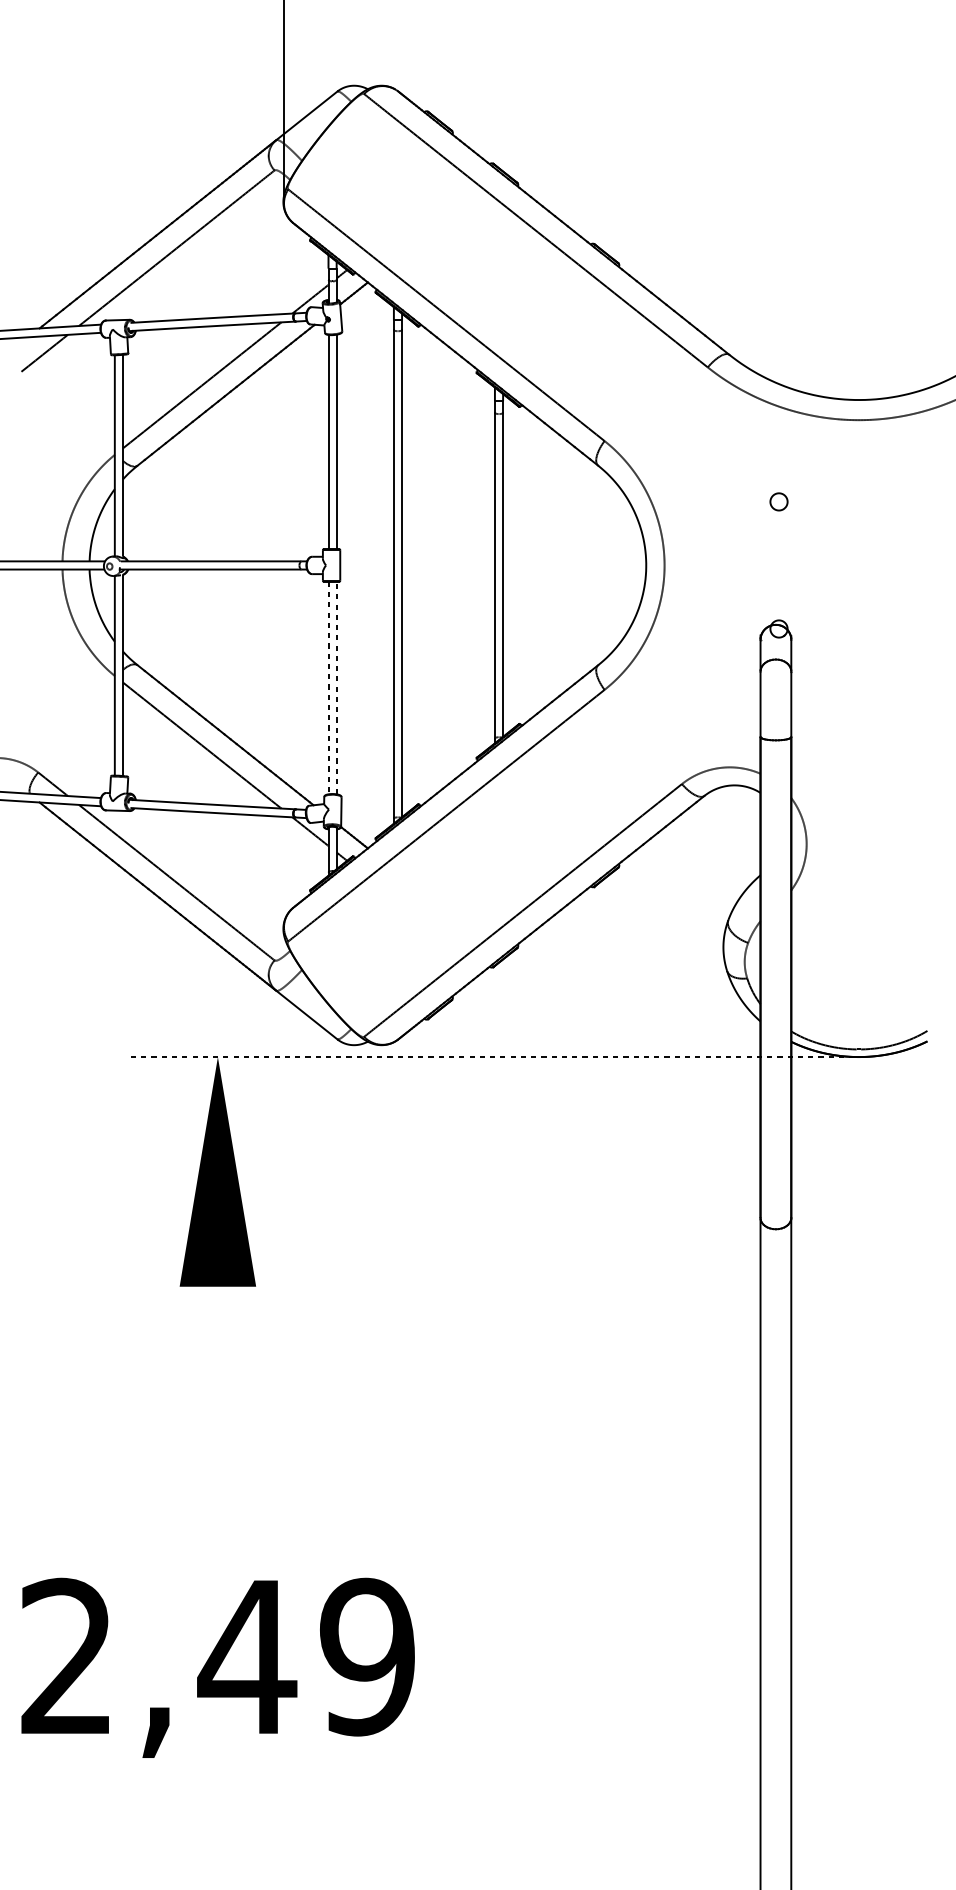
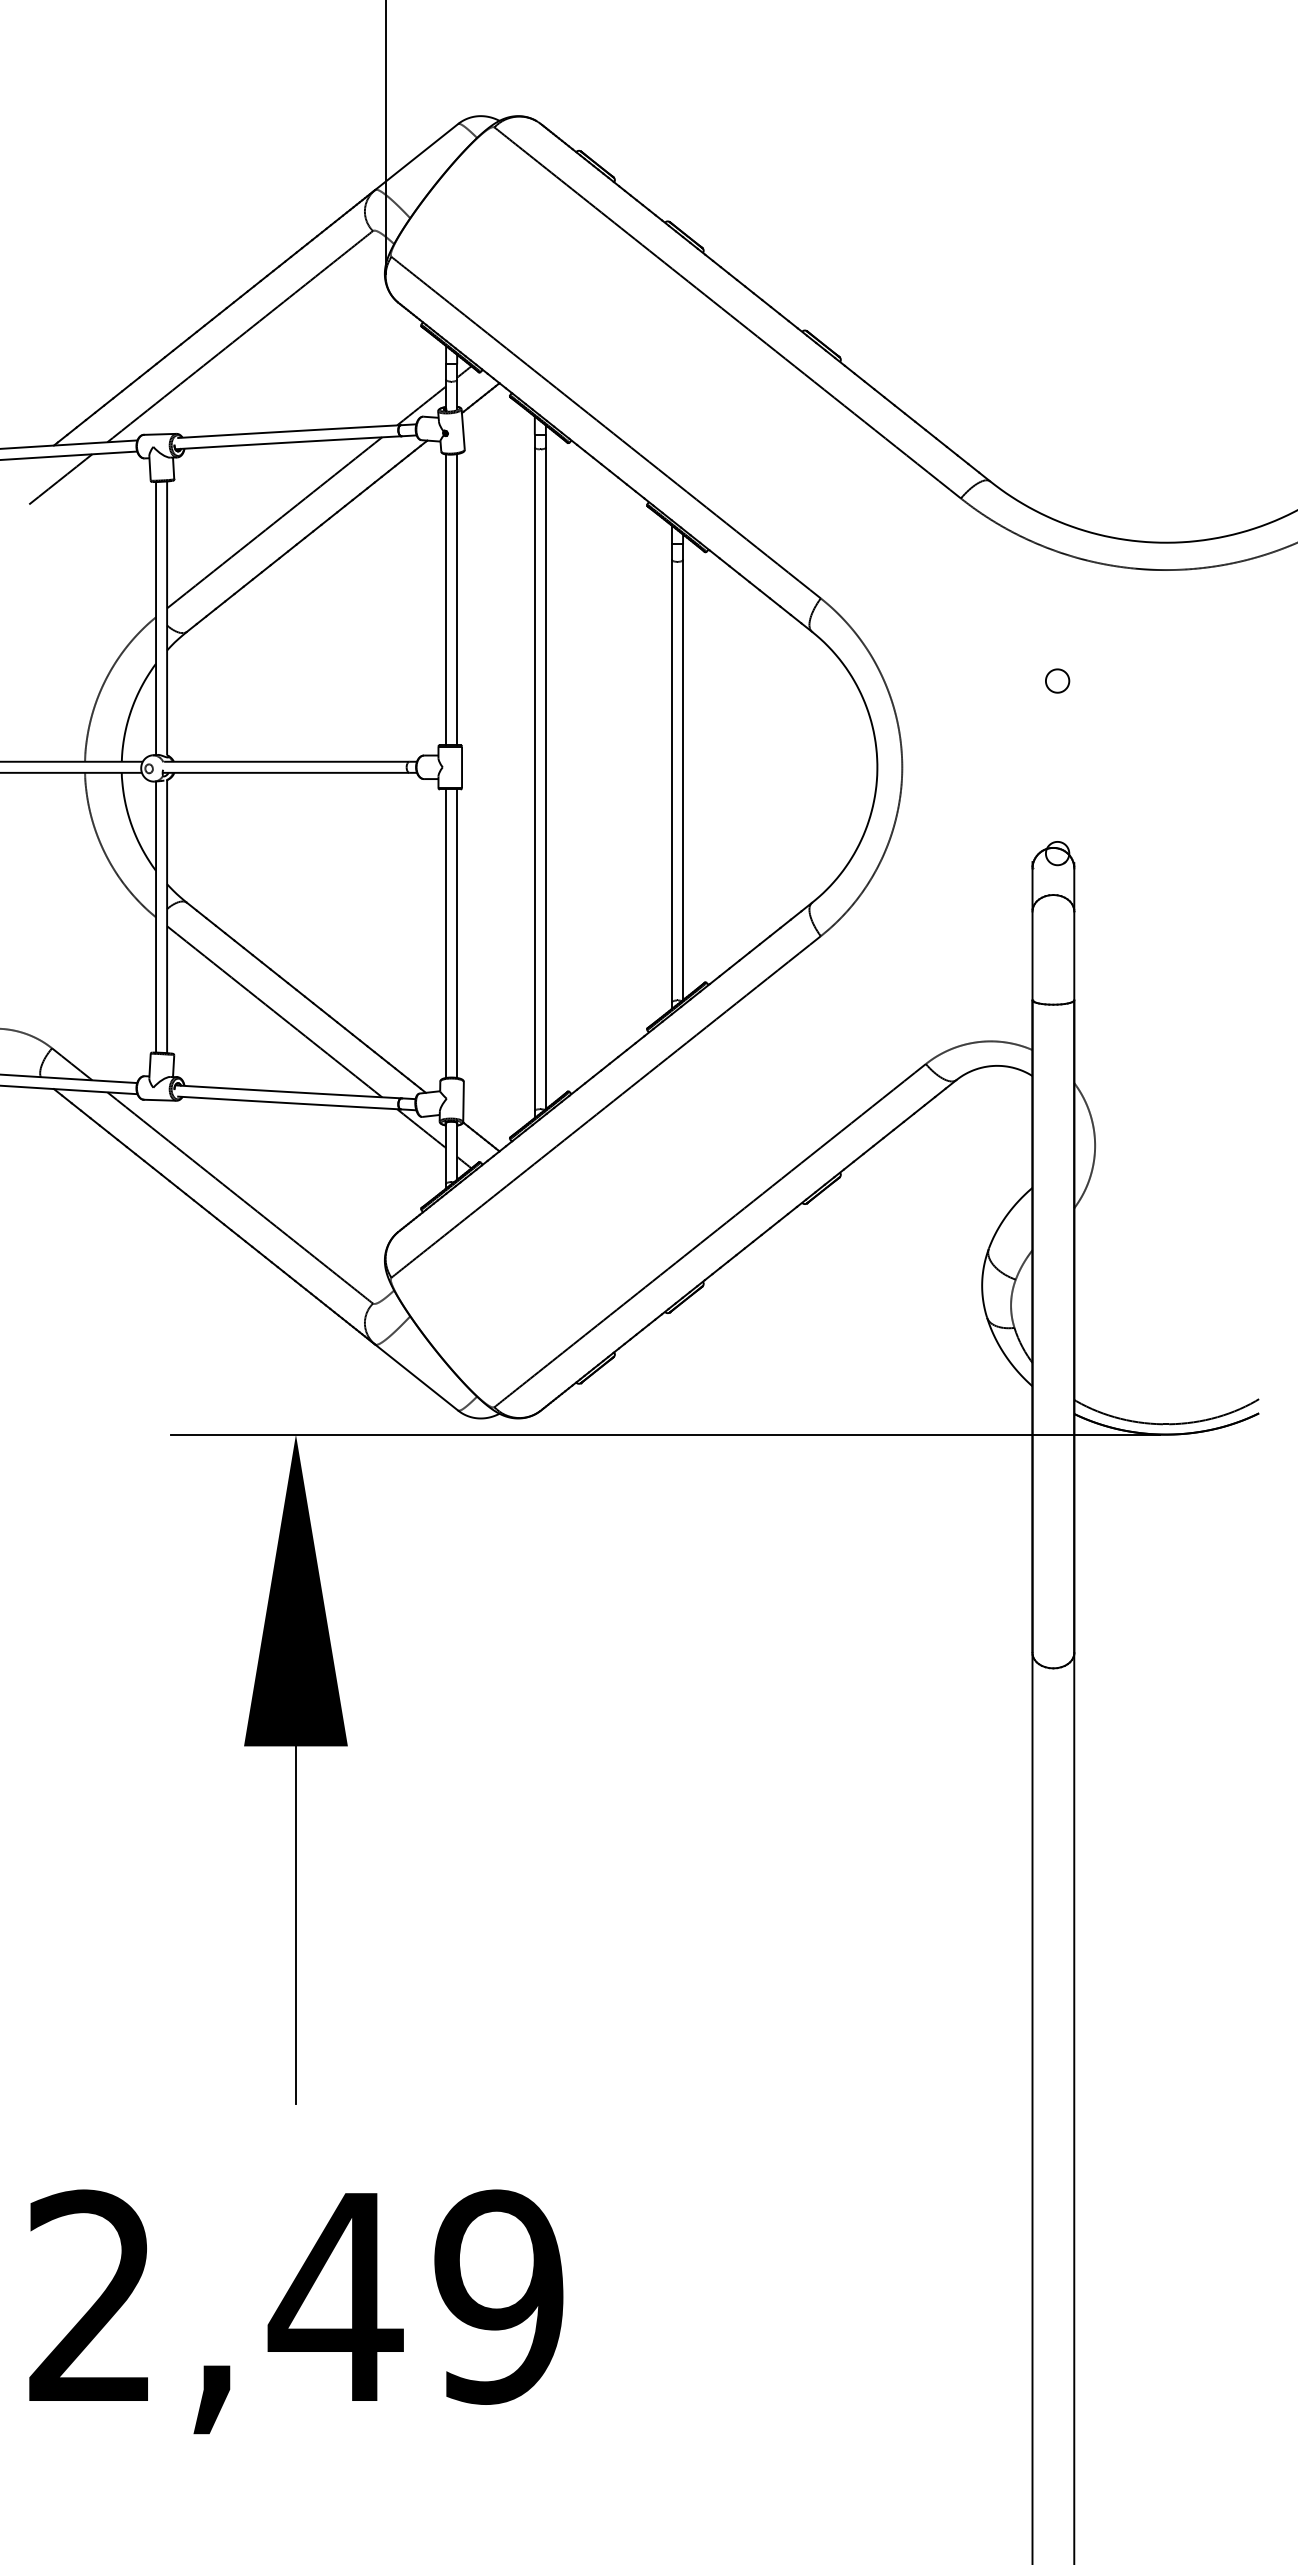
line: (336, 687) -> (457, 933), dashed -> solid
line: (328, 688) -> (446, 934), dashed -> solid
line: (490, 1056) -> (665, 1434), dashed -> solid
line: (217, 1418) -> (295, 1925), added
text: (218, 1667) -> (296, 2311), moved

